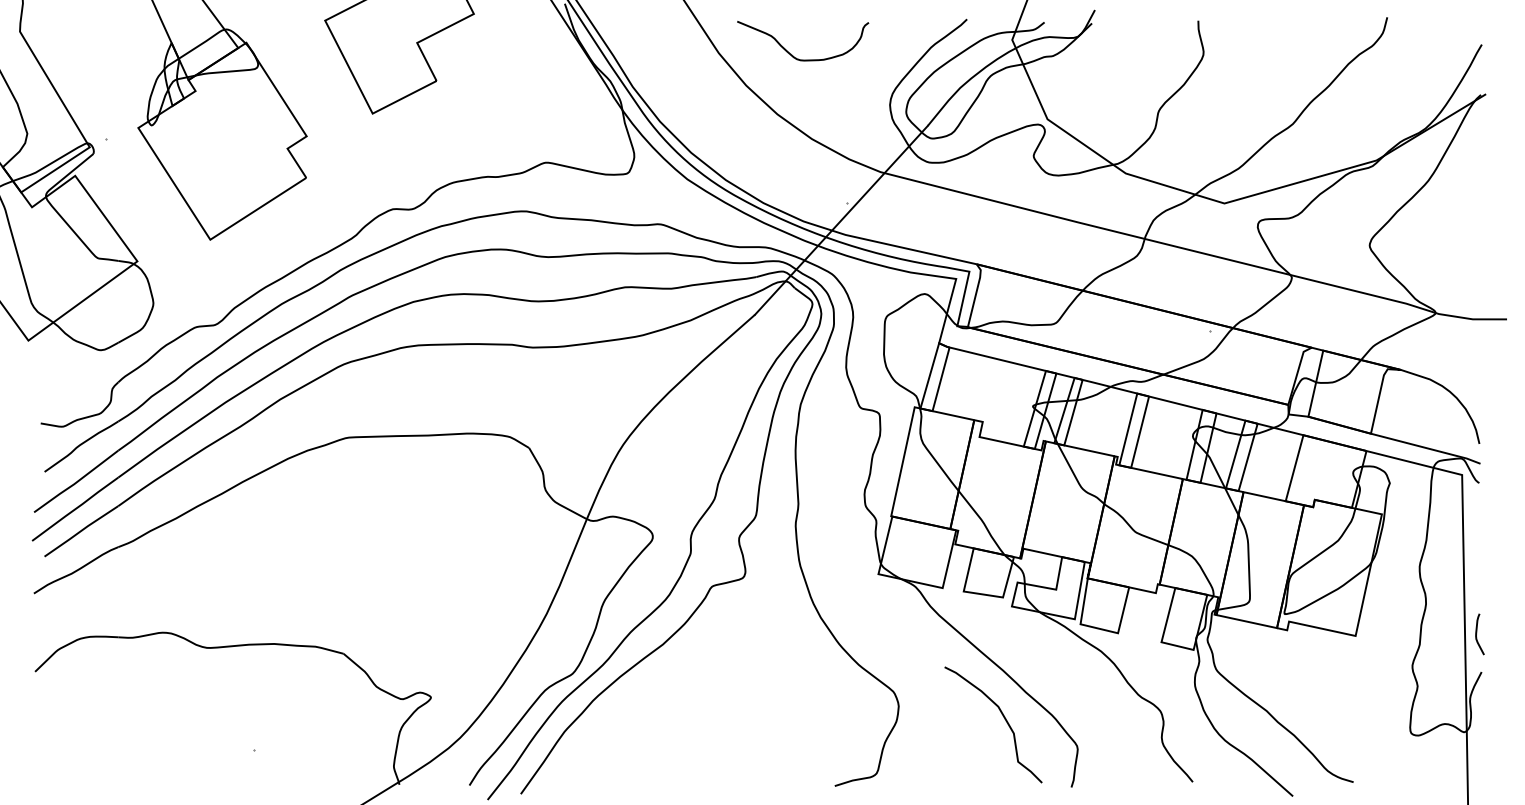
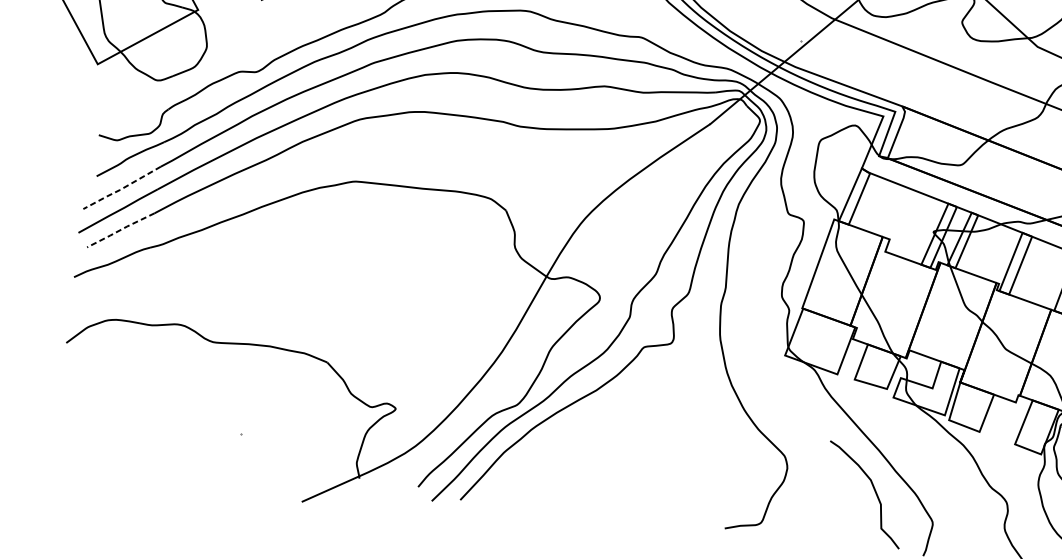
line: (75, 483) -> (121, 189), solid -> dashed
line: (80, 531) -> (120, 230), solid -> dashed

